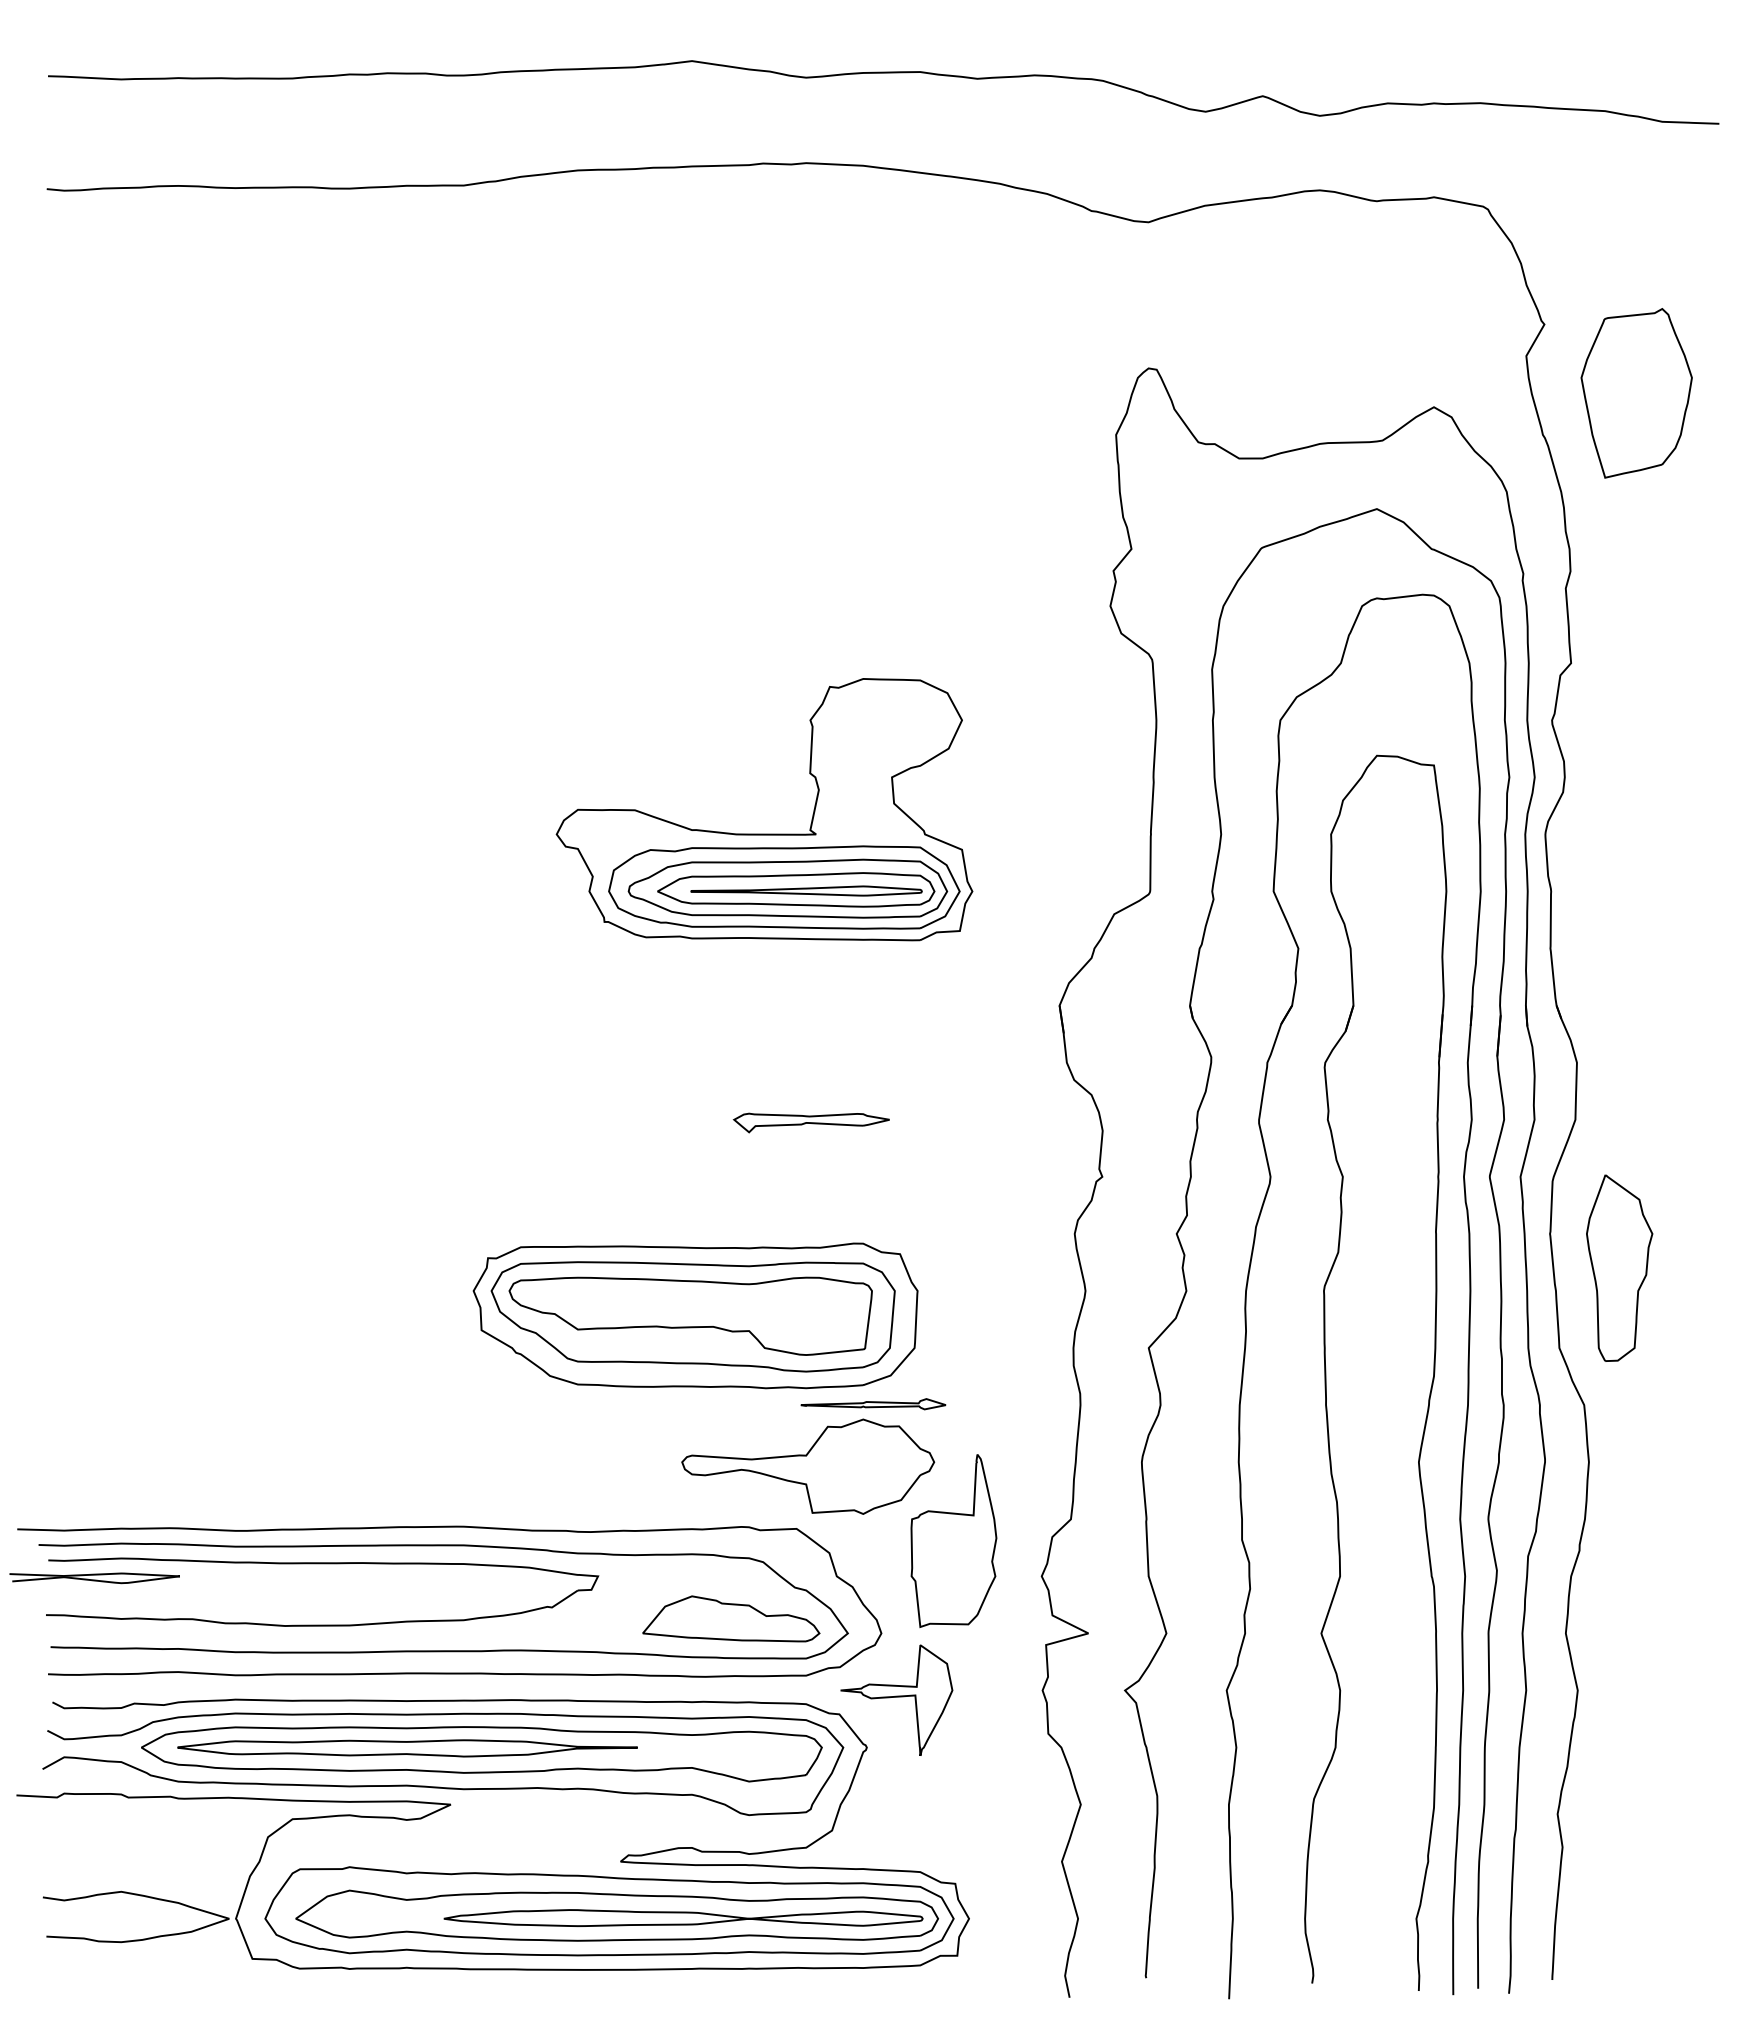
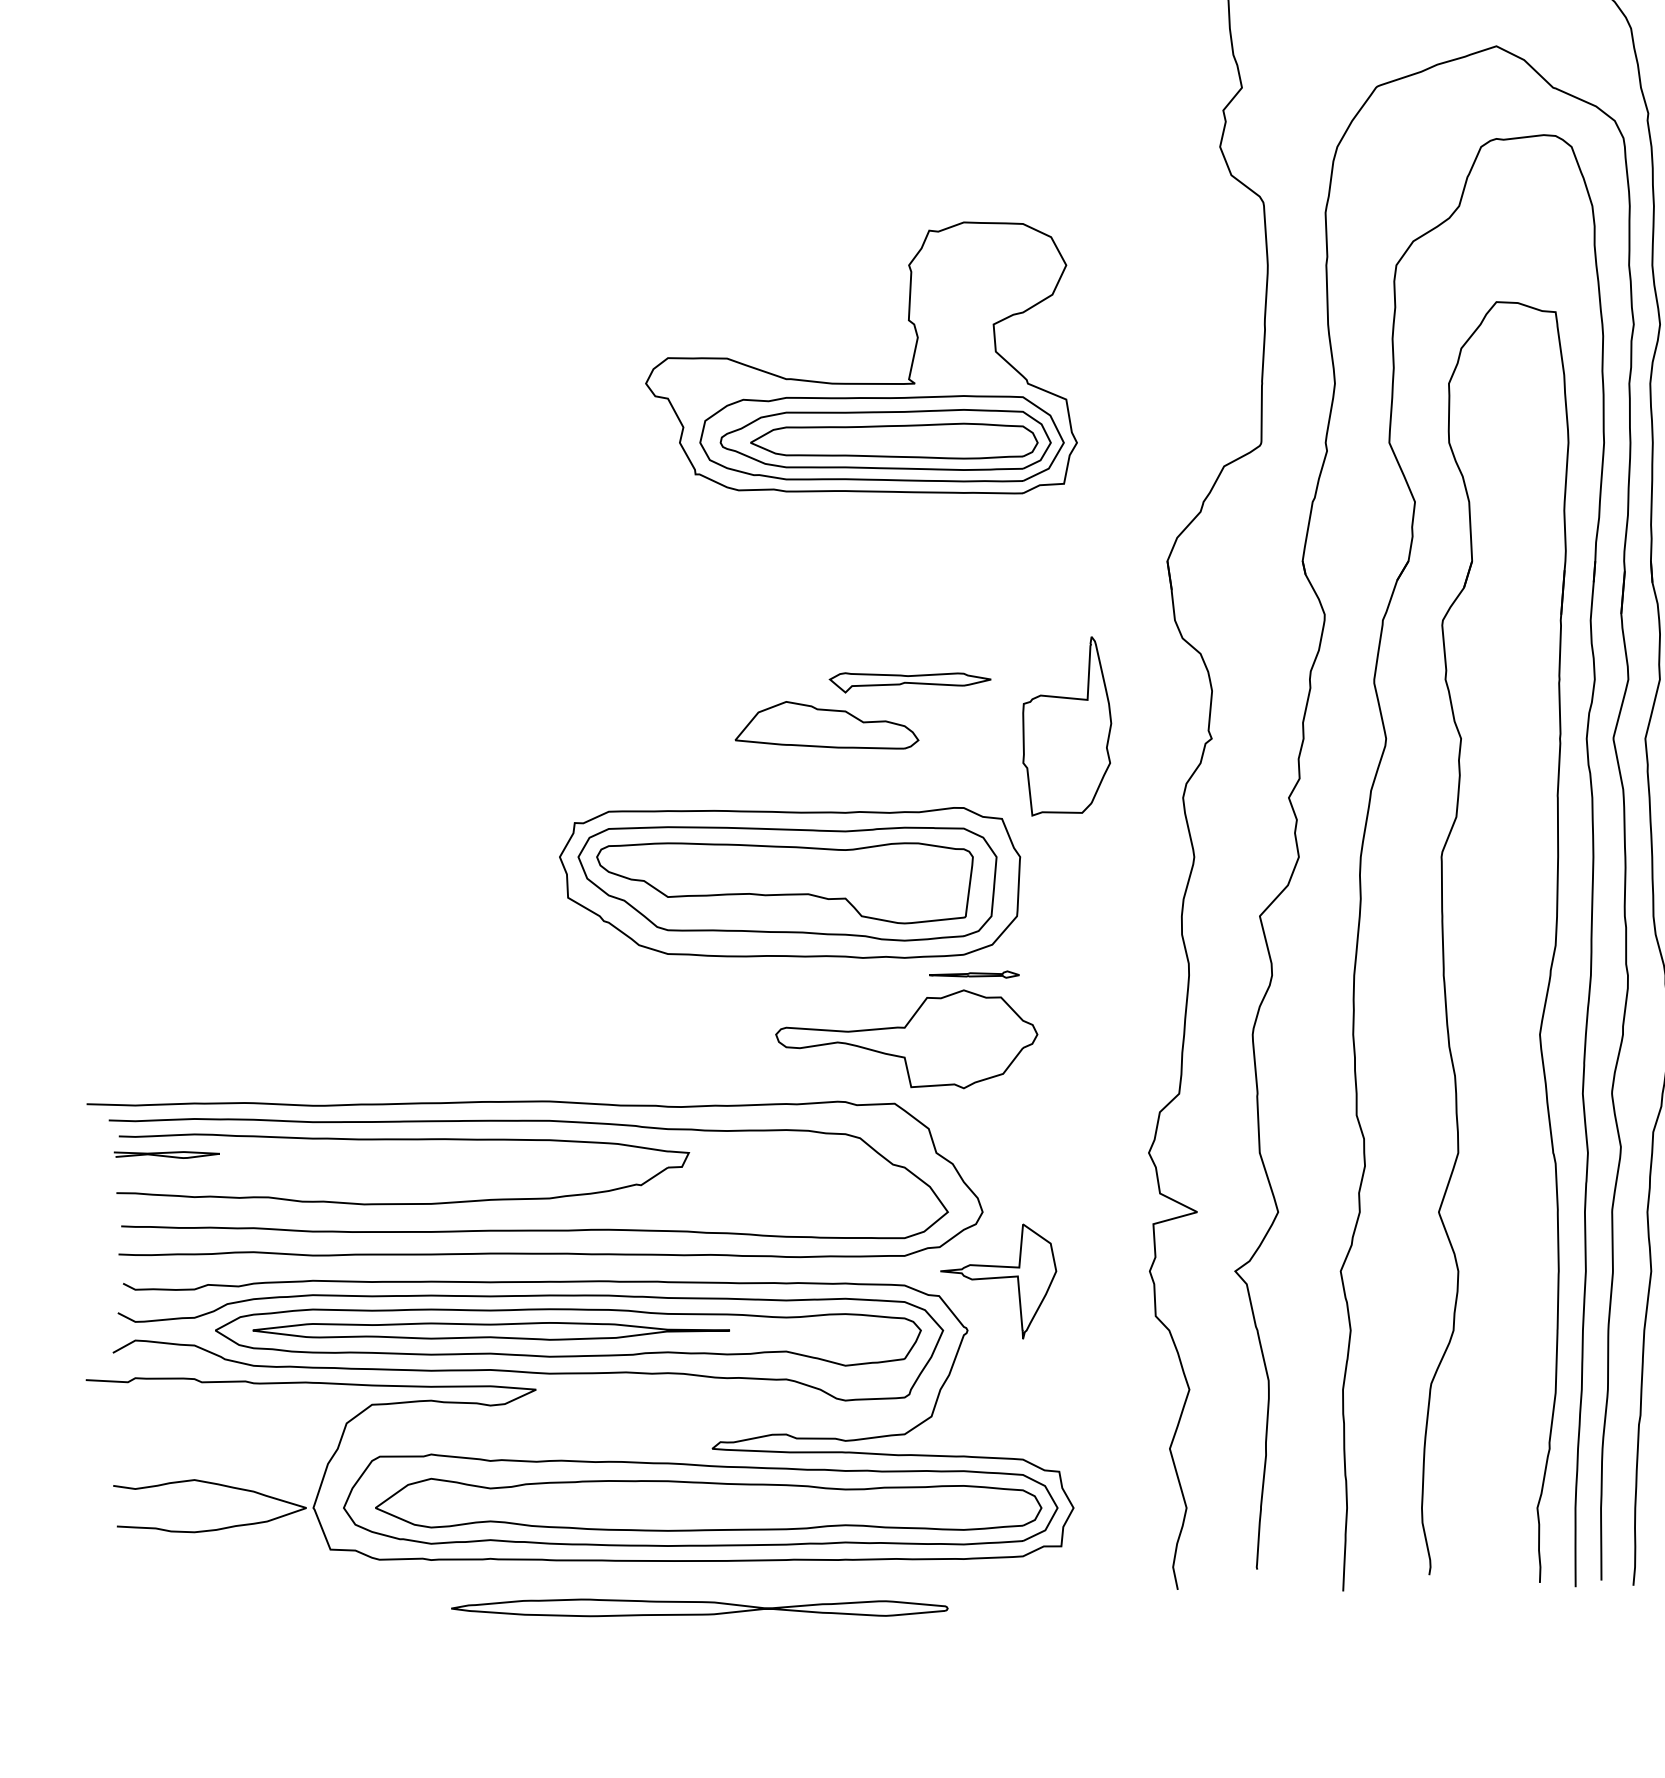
part: (806, 890) -> (905, 441), removed
part: (873, 1404) -> (974, 974), size x0.6
part: (953, 1541) -> (1066, 726), moved
part: (94, 1578) -> (166, 1155), size x0.6
part: (731, 1618) -> (827, 724), moved
part: (683, 1917) -> (699, 1607), moved

